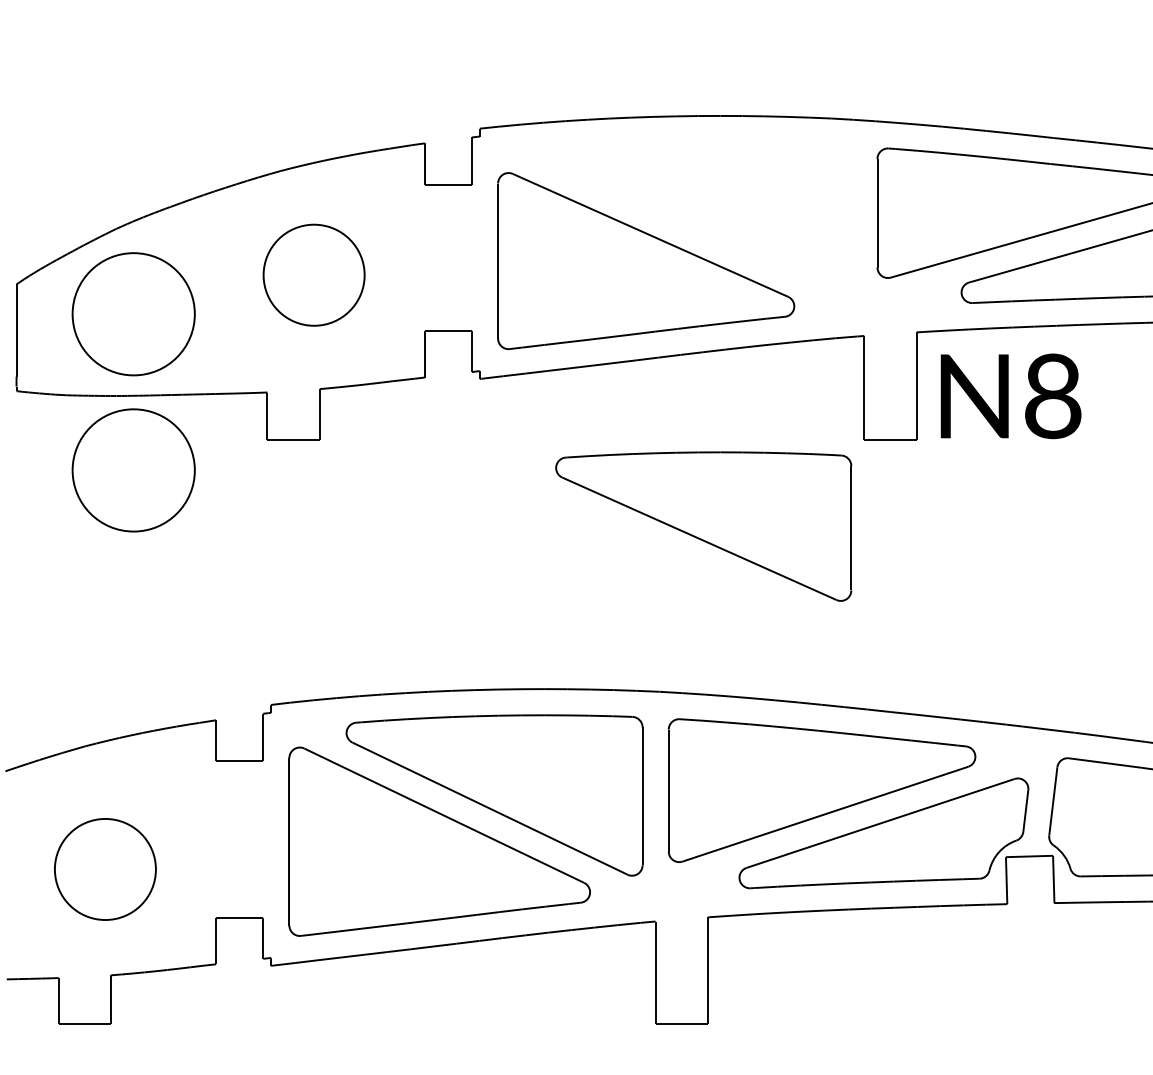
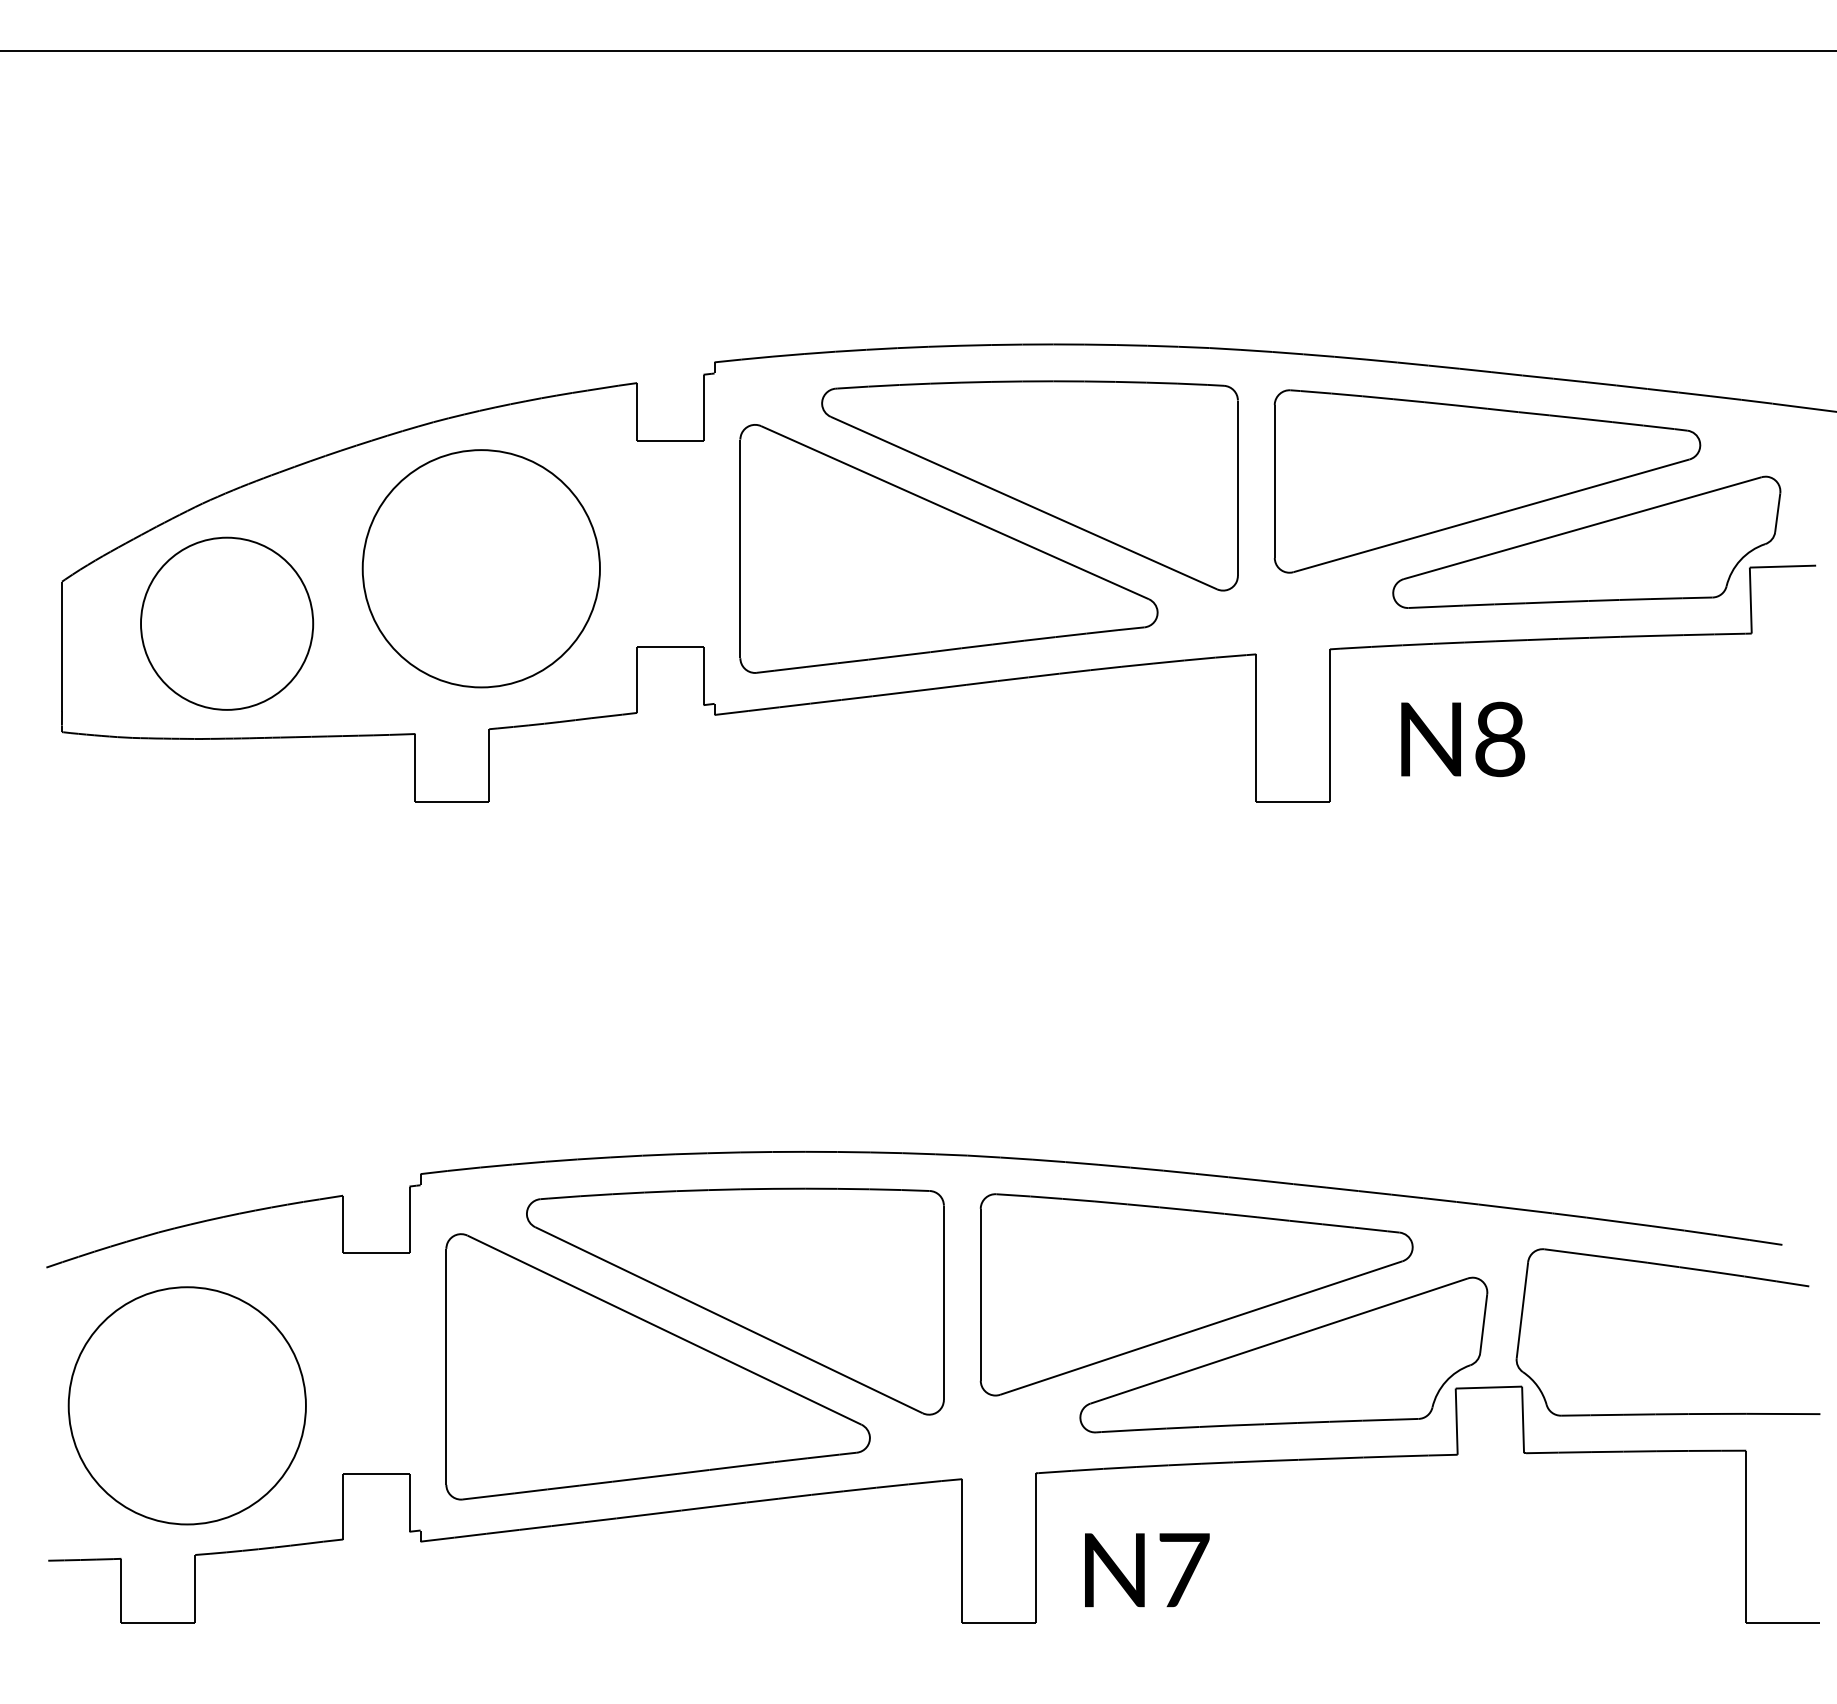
part: (313, 275) -> (480, 568), size x1.67
part: (1011, 396) -> (1463, 739), size x0.62
part: (134, 470) -> (227, 843), removed
part: (703, 526) -> (1029, 485), moved
part: (104, 869) -> (186, 1405), size x1.67
part: (787, 986) -> (1147, 1570), added

